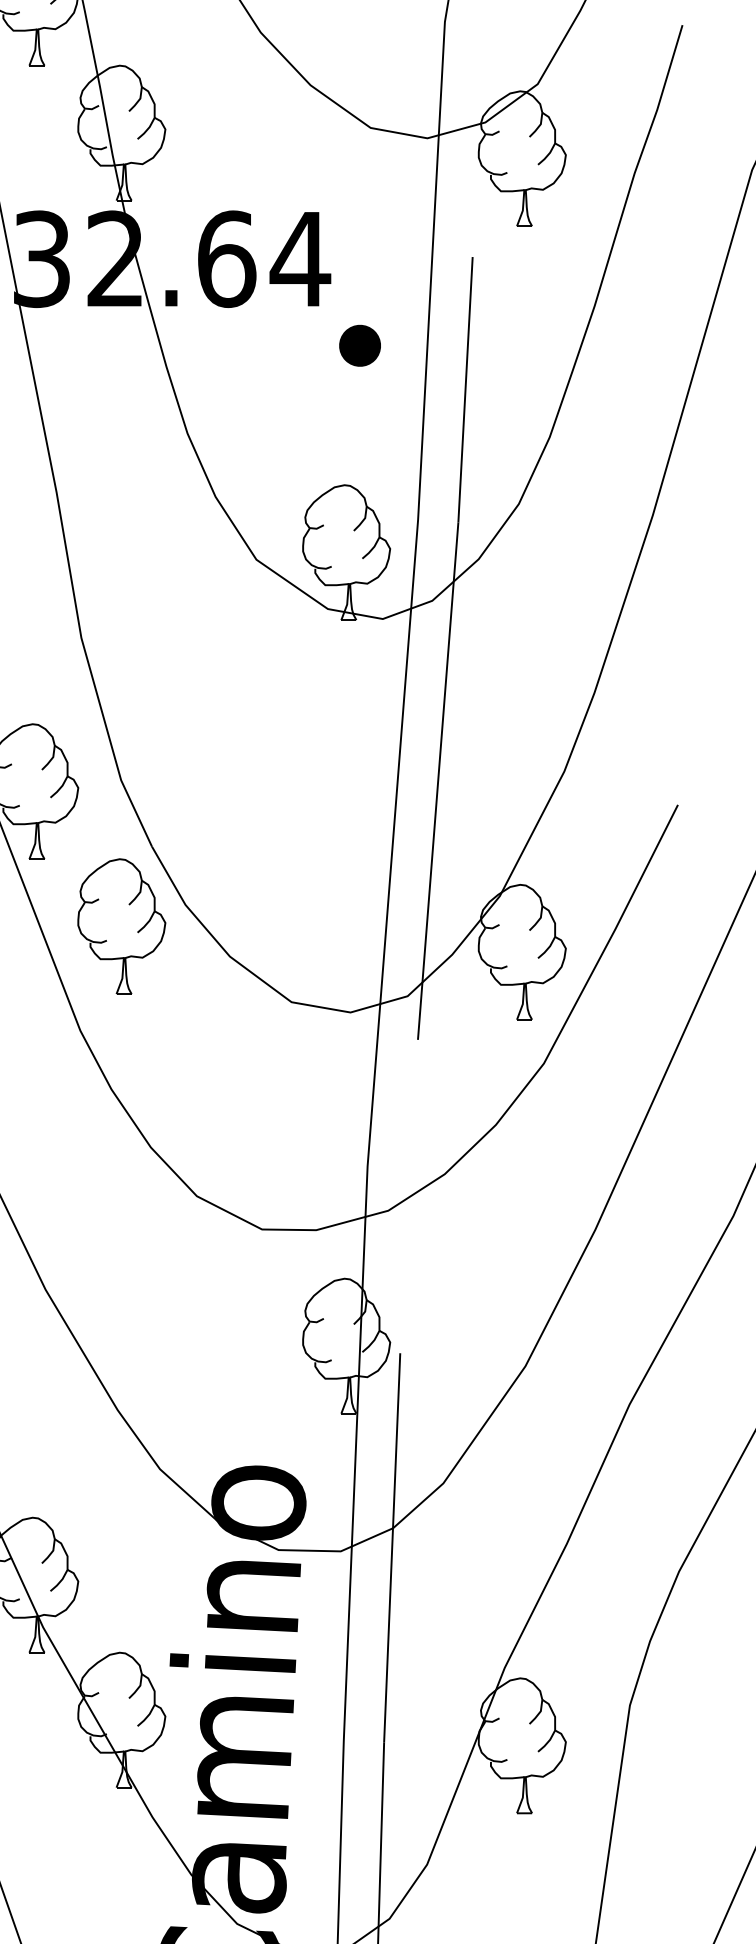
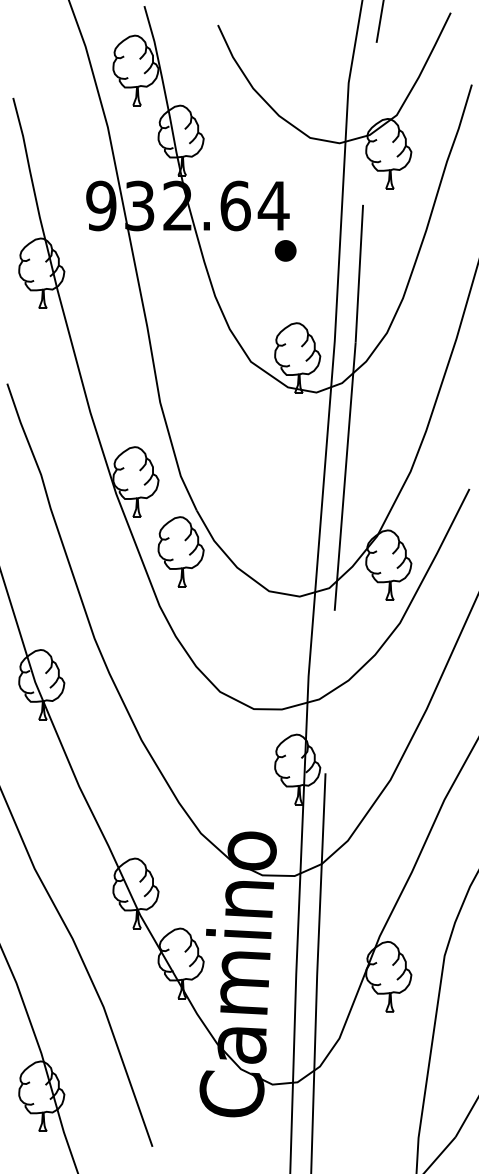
part: (359, 345) -> (285, 250), moved

